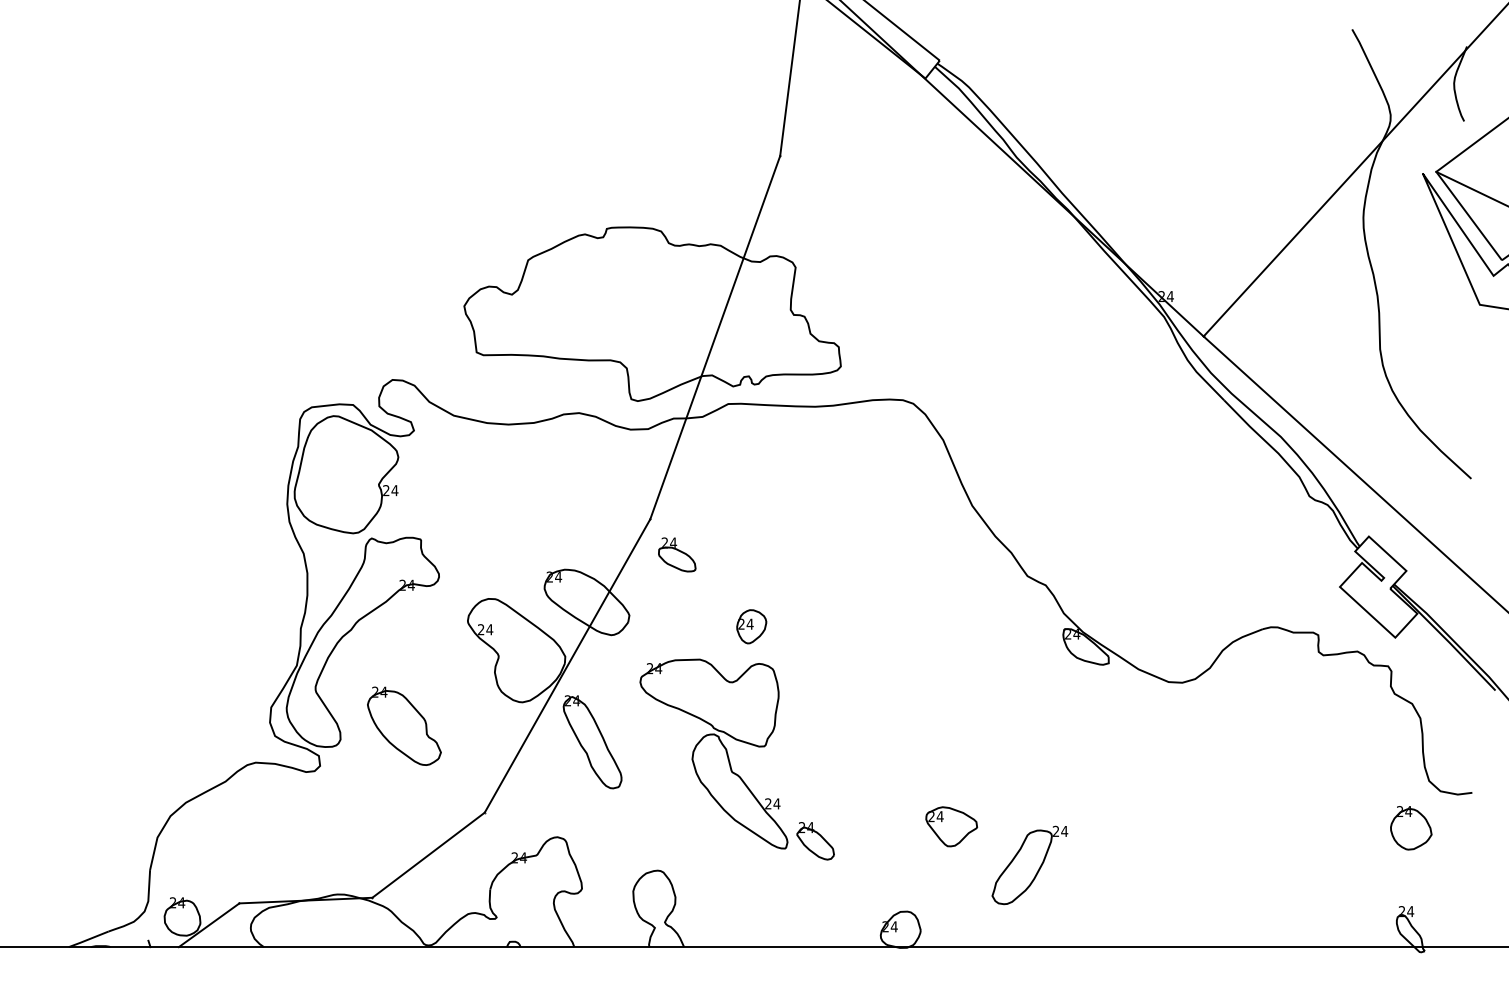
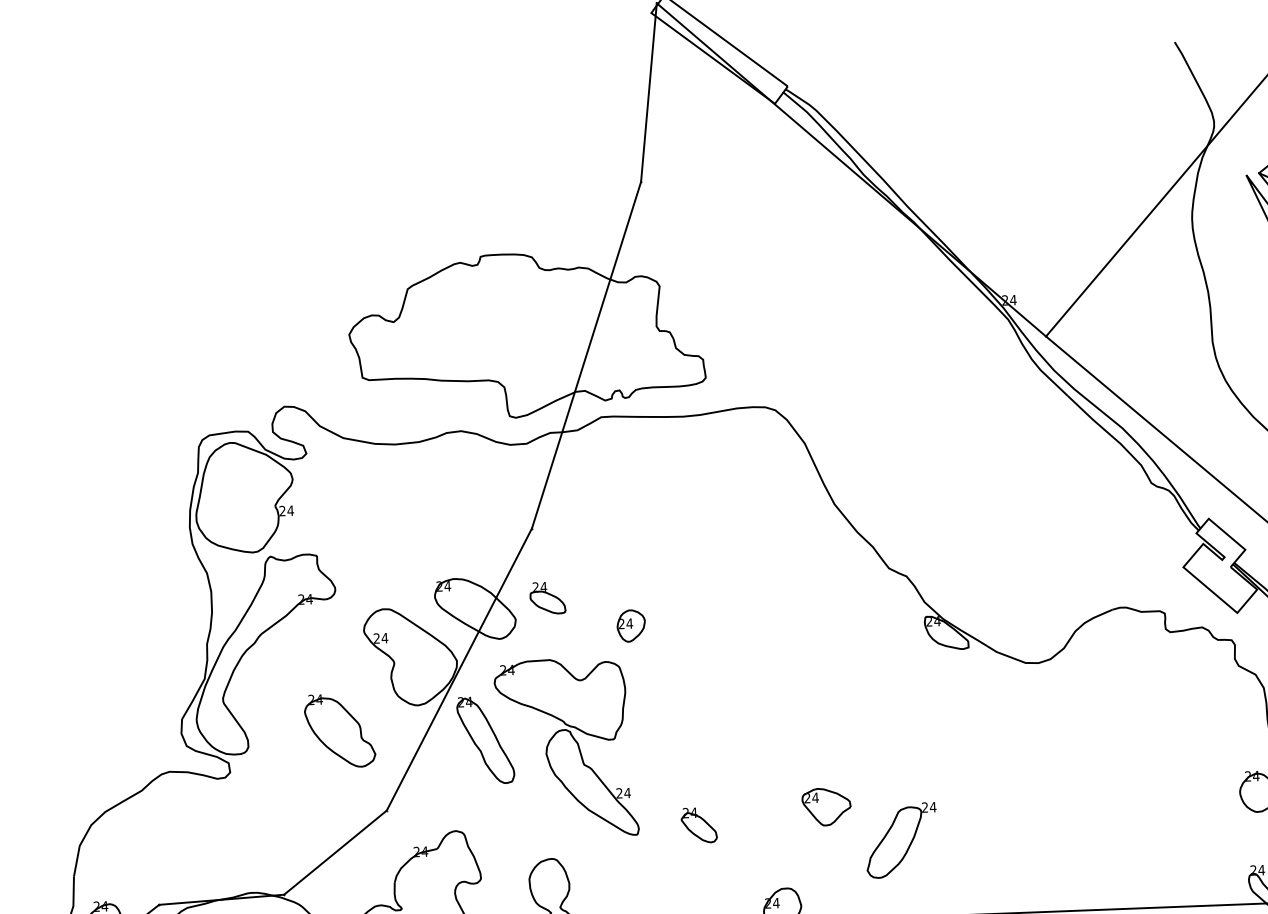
part: (677, 554) -> (548, 597), moved
part: (404, 725) -> (340, 730), moved
part: (713, 753) -> (566, 747), moved

